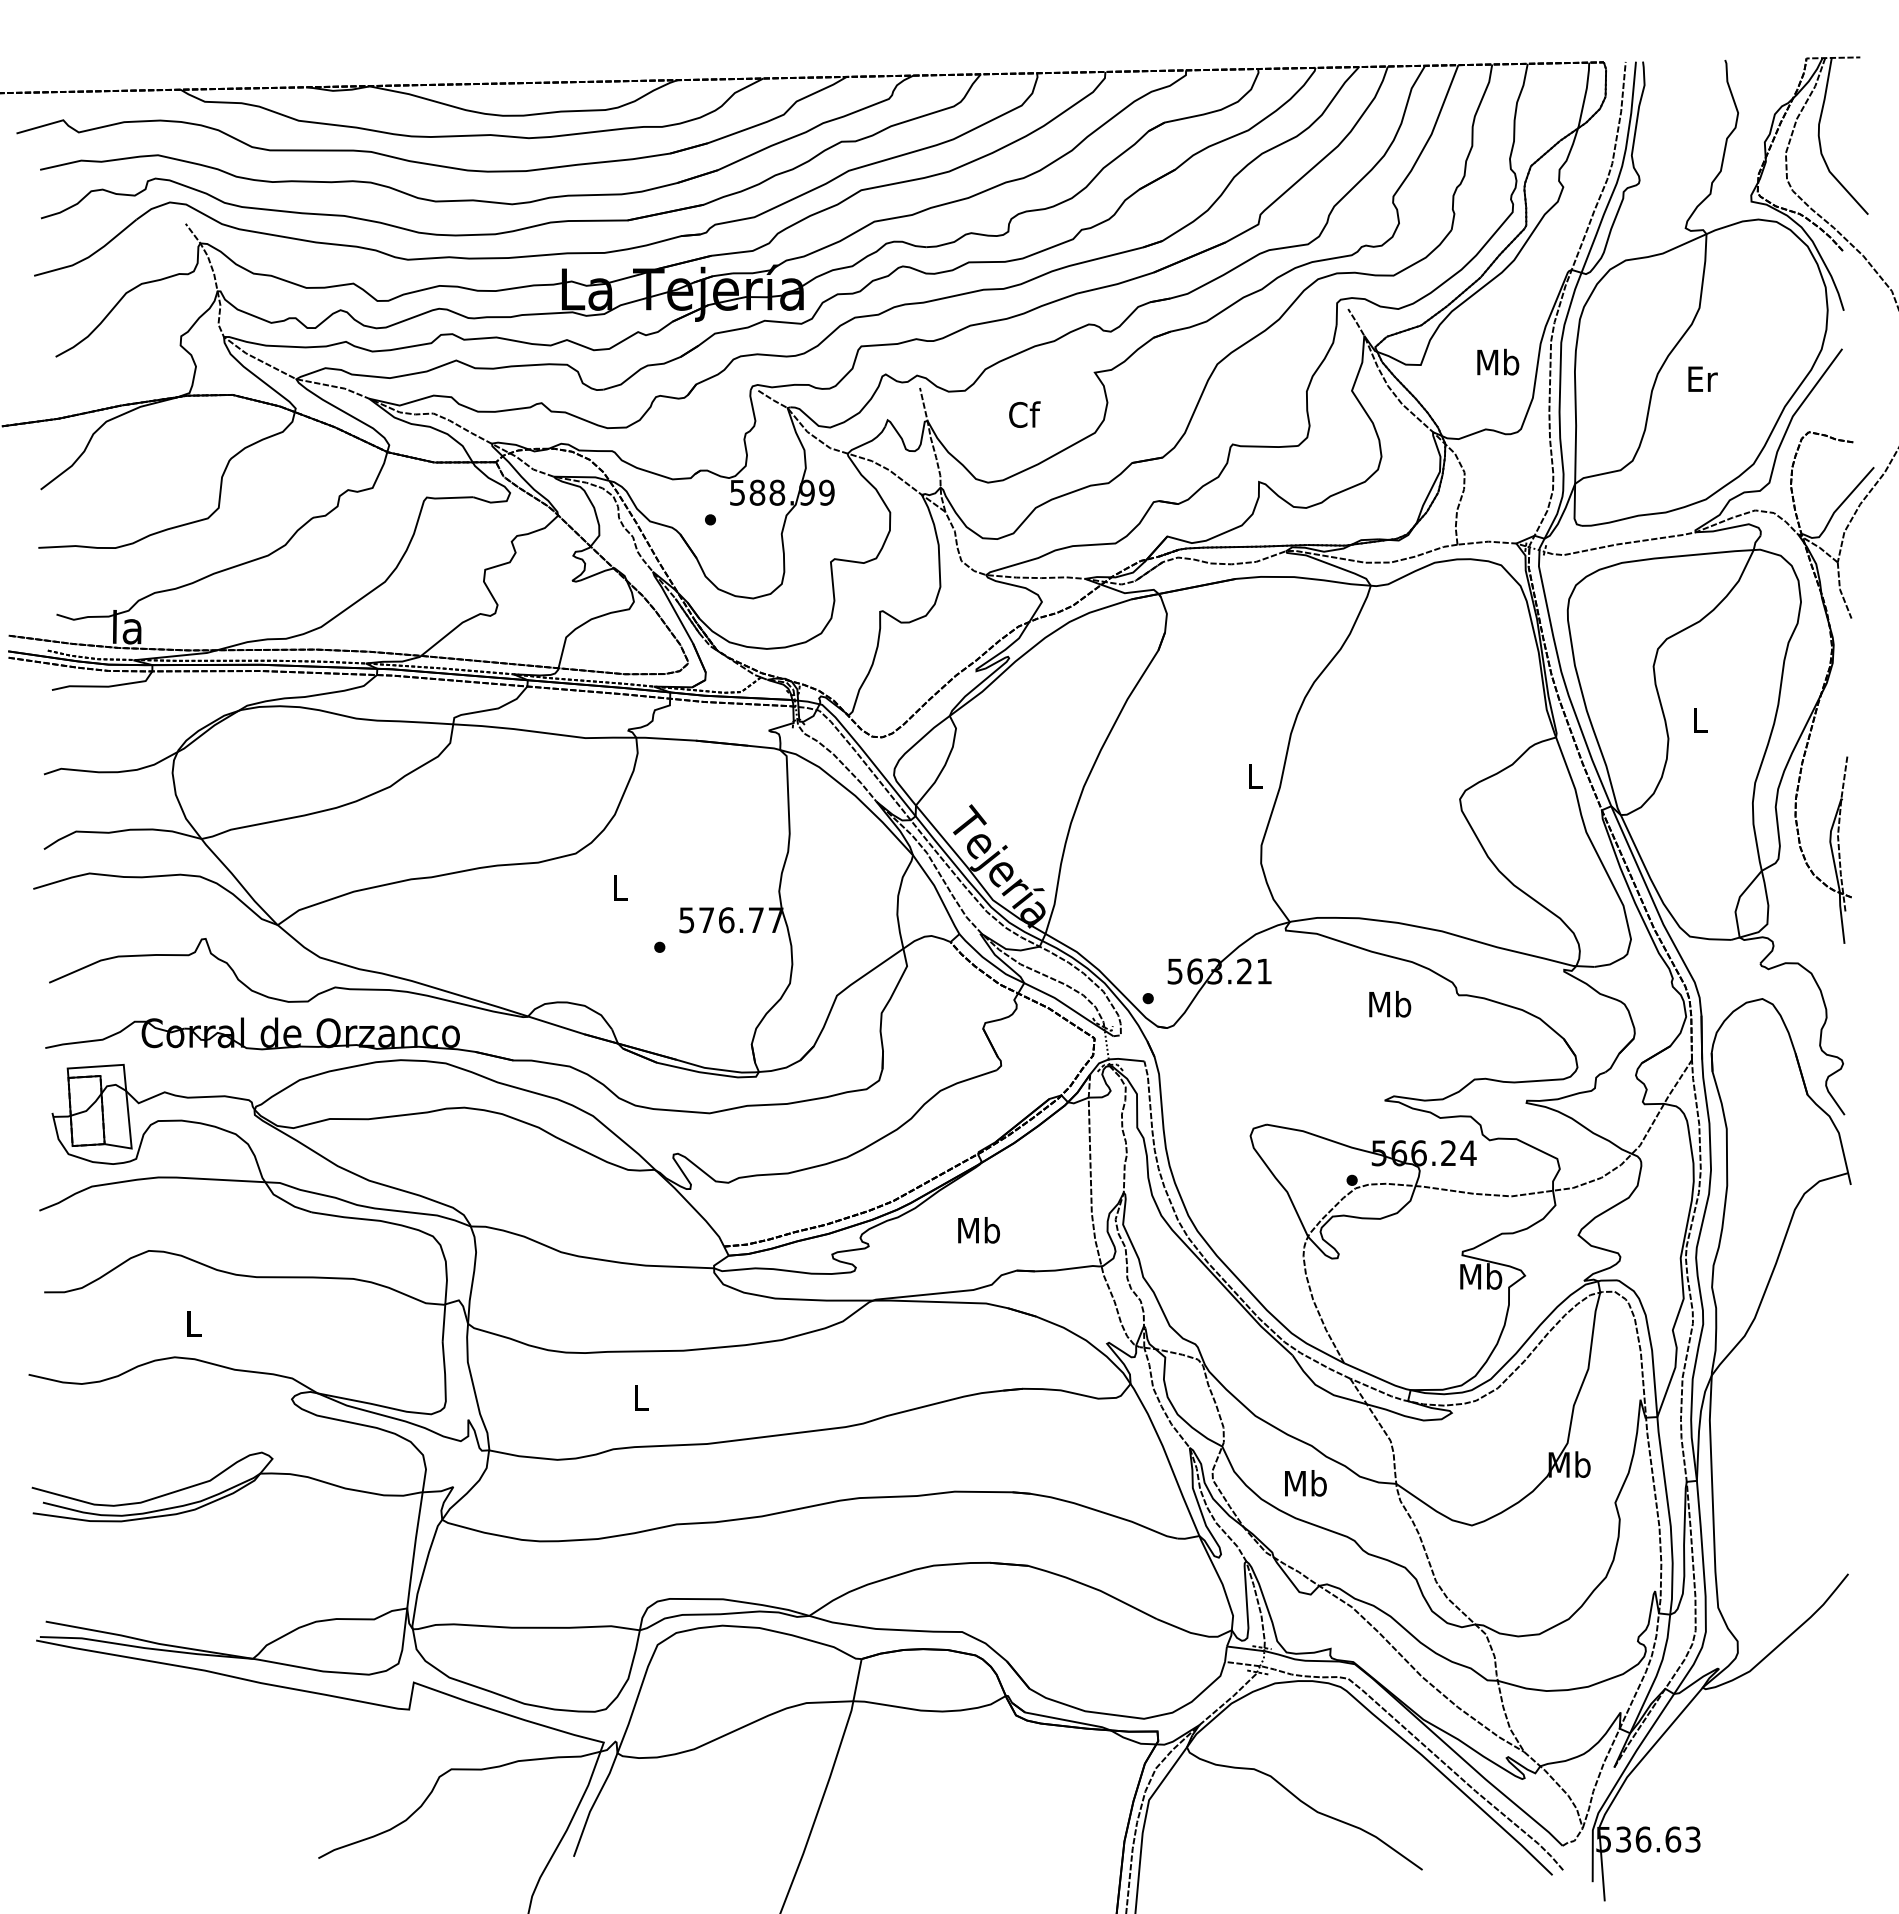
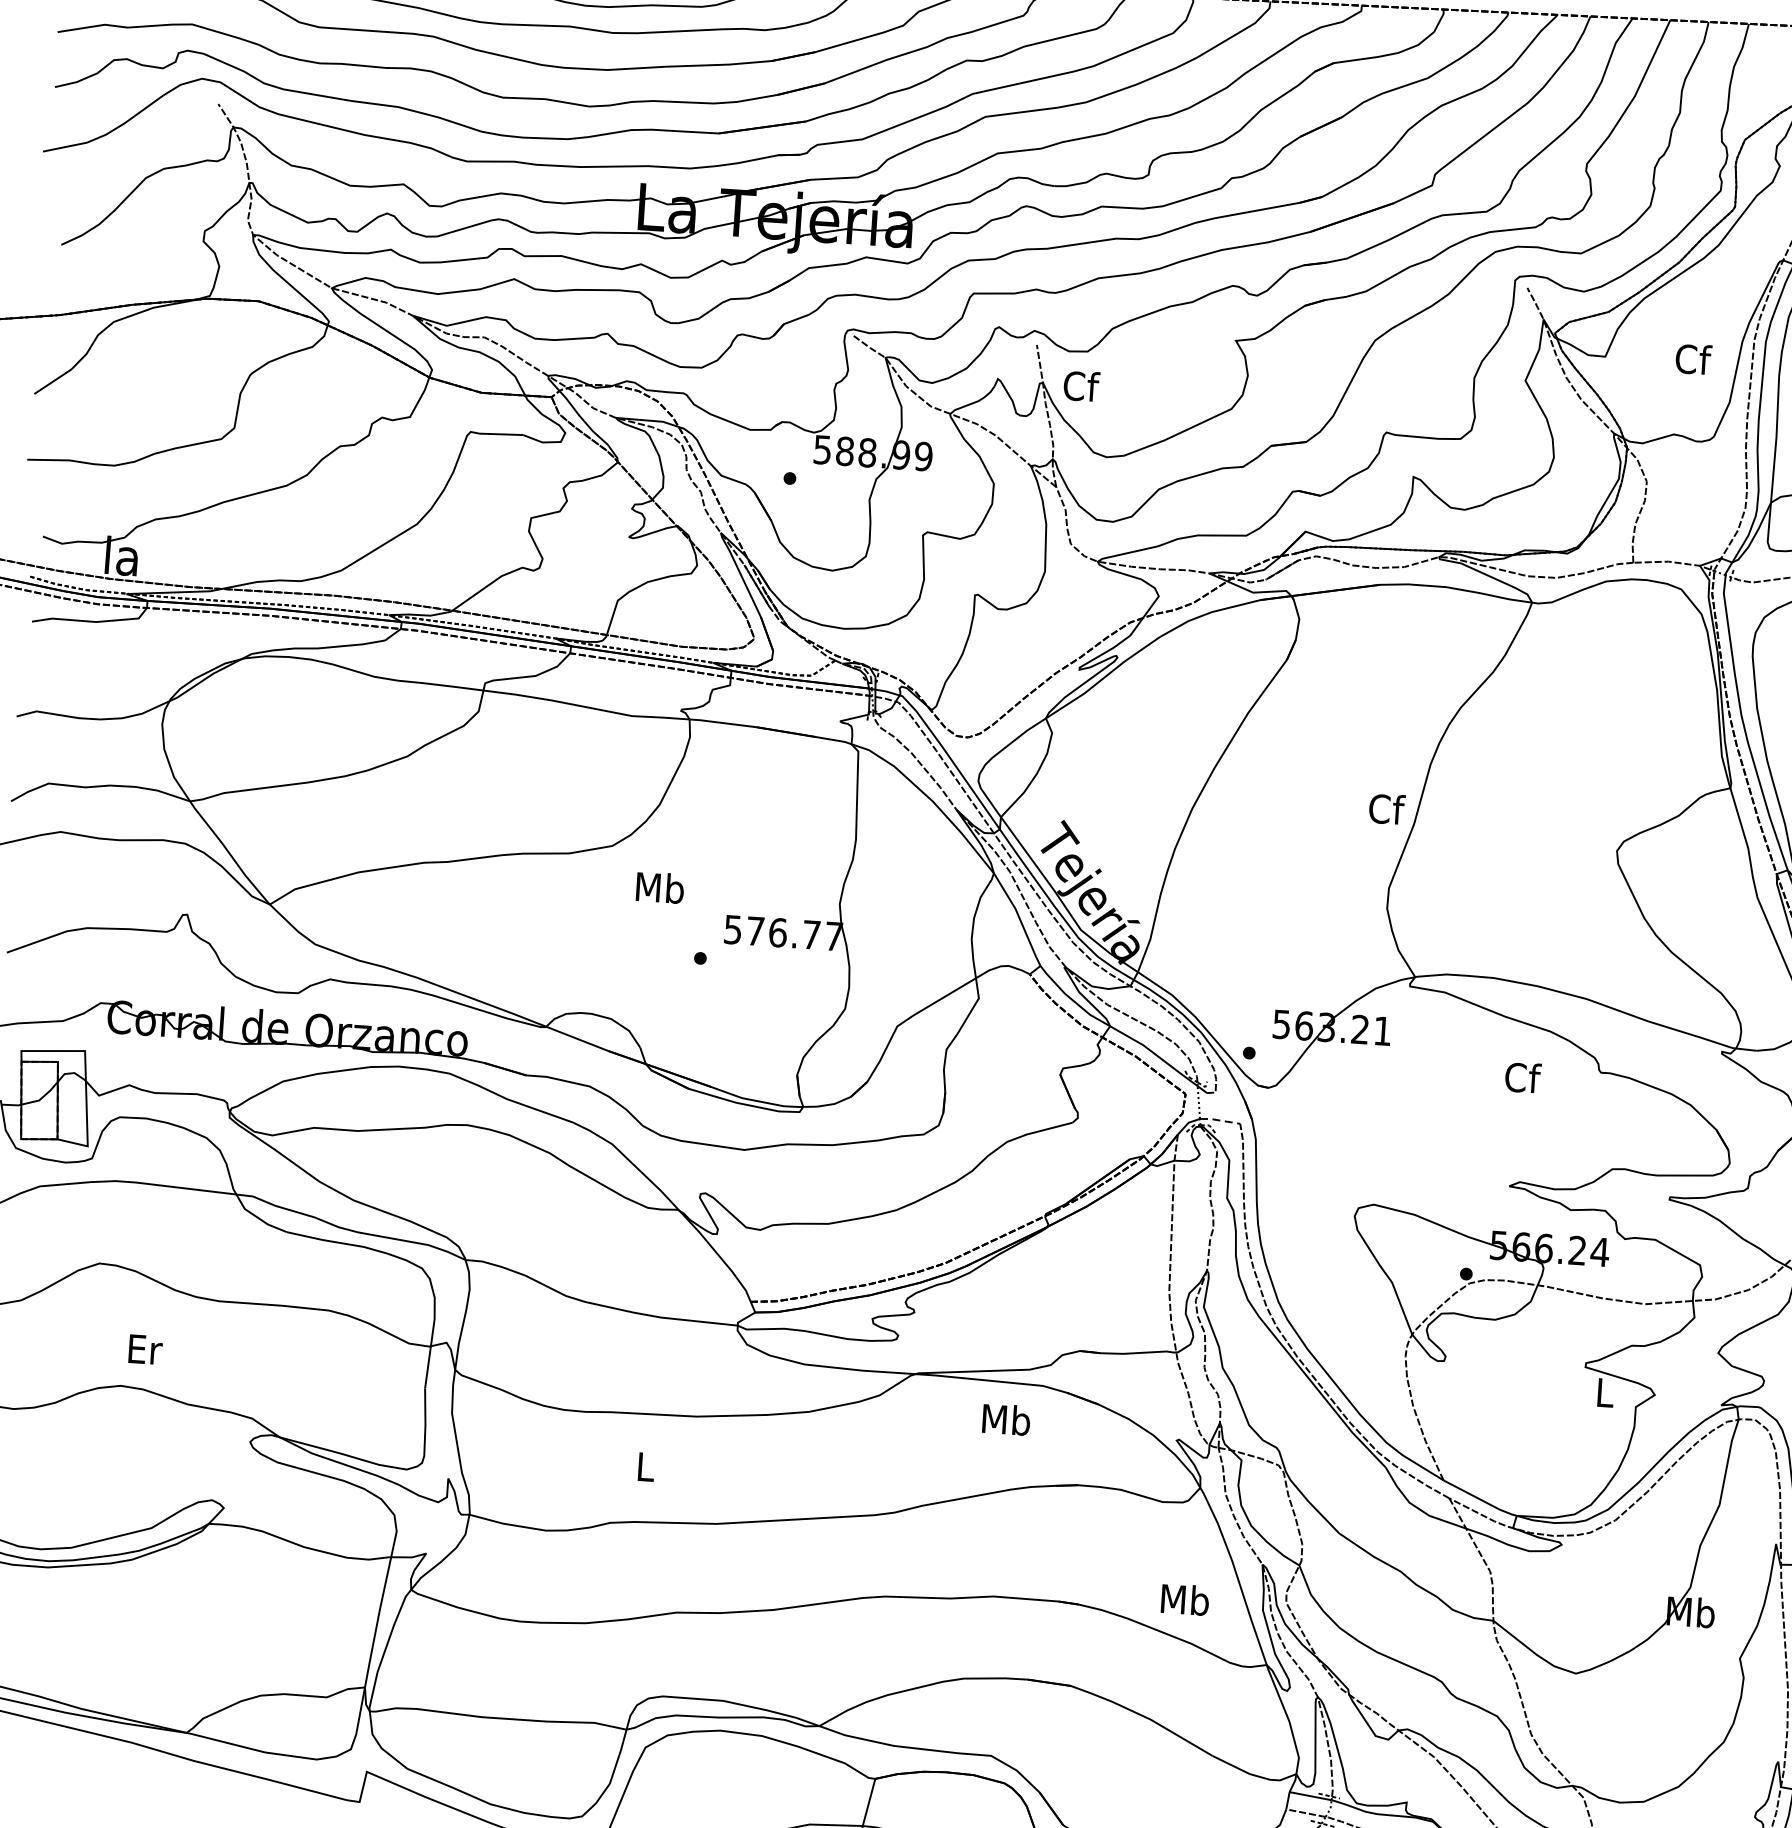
text: (1498, 361) -> (1693, 358), Mb -> Cf
text: (1024, 414) -> (1081, 386), moved
text: (1255, 775) -> (1387, 808), L -> Cf
text: (620, 887) -> (660, 887), L -> Mb
text: (1390, 1003) -> (1523, 1076), Mb -> Cf
line: (1125, 1059) -> (1218, 1120), solid -> dashed
text: (978, 1230) -> (1005, 1419), moved
text: (1481, 1276) -> (1605, 1392), Mb -> L
text: (194, 1323) -> (145, 1349), L -> Er
text: (1305, 1483) -> (1184, 1599), moved

